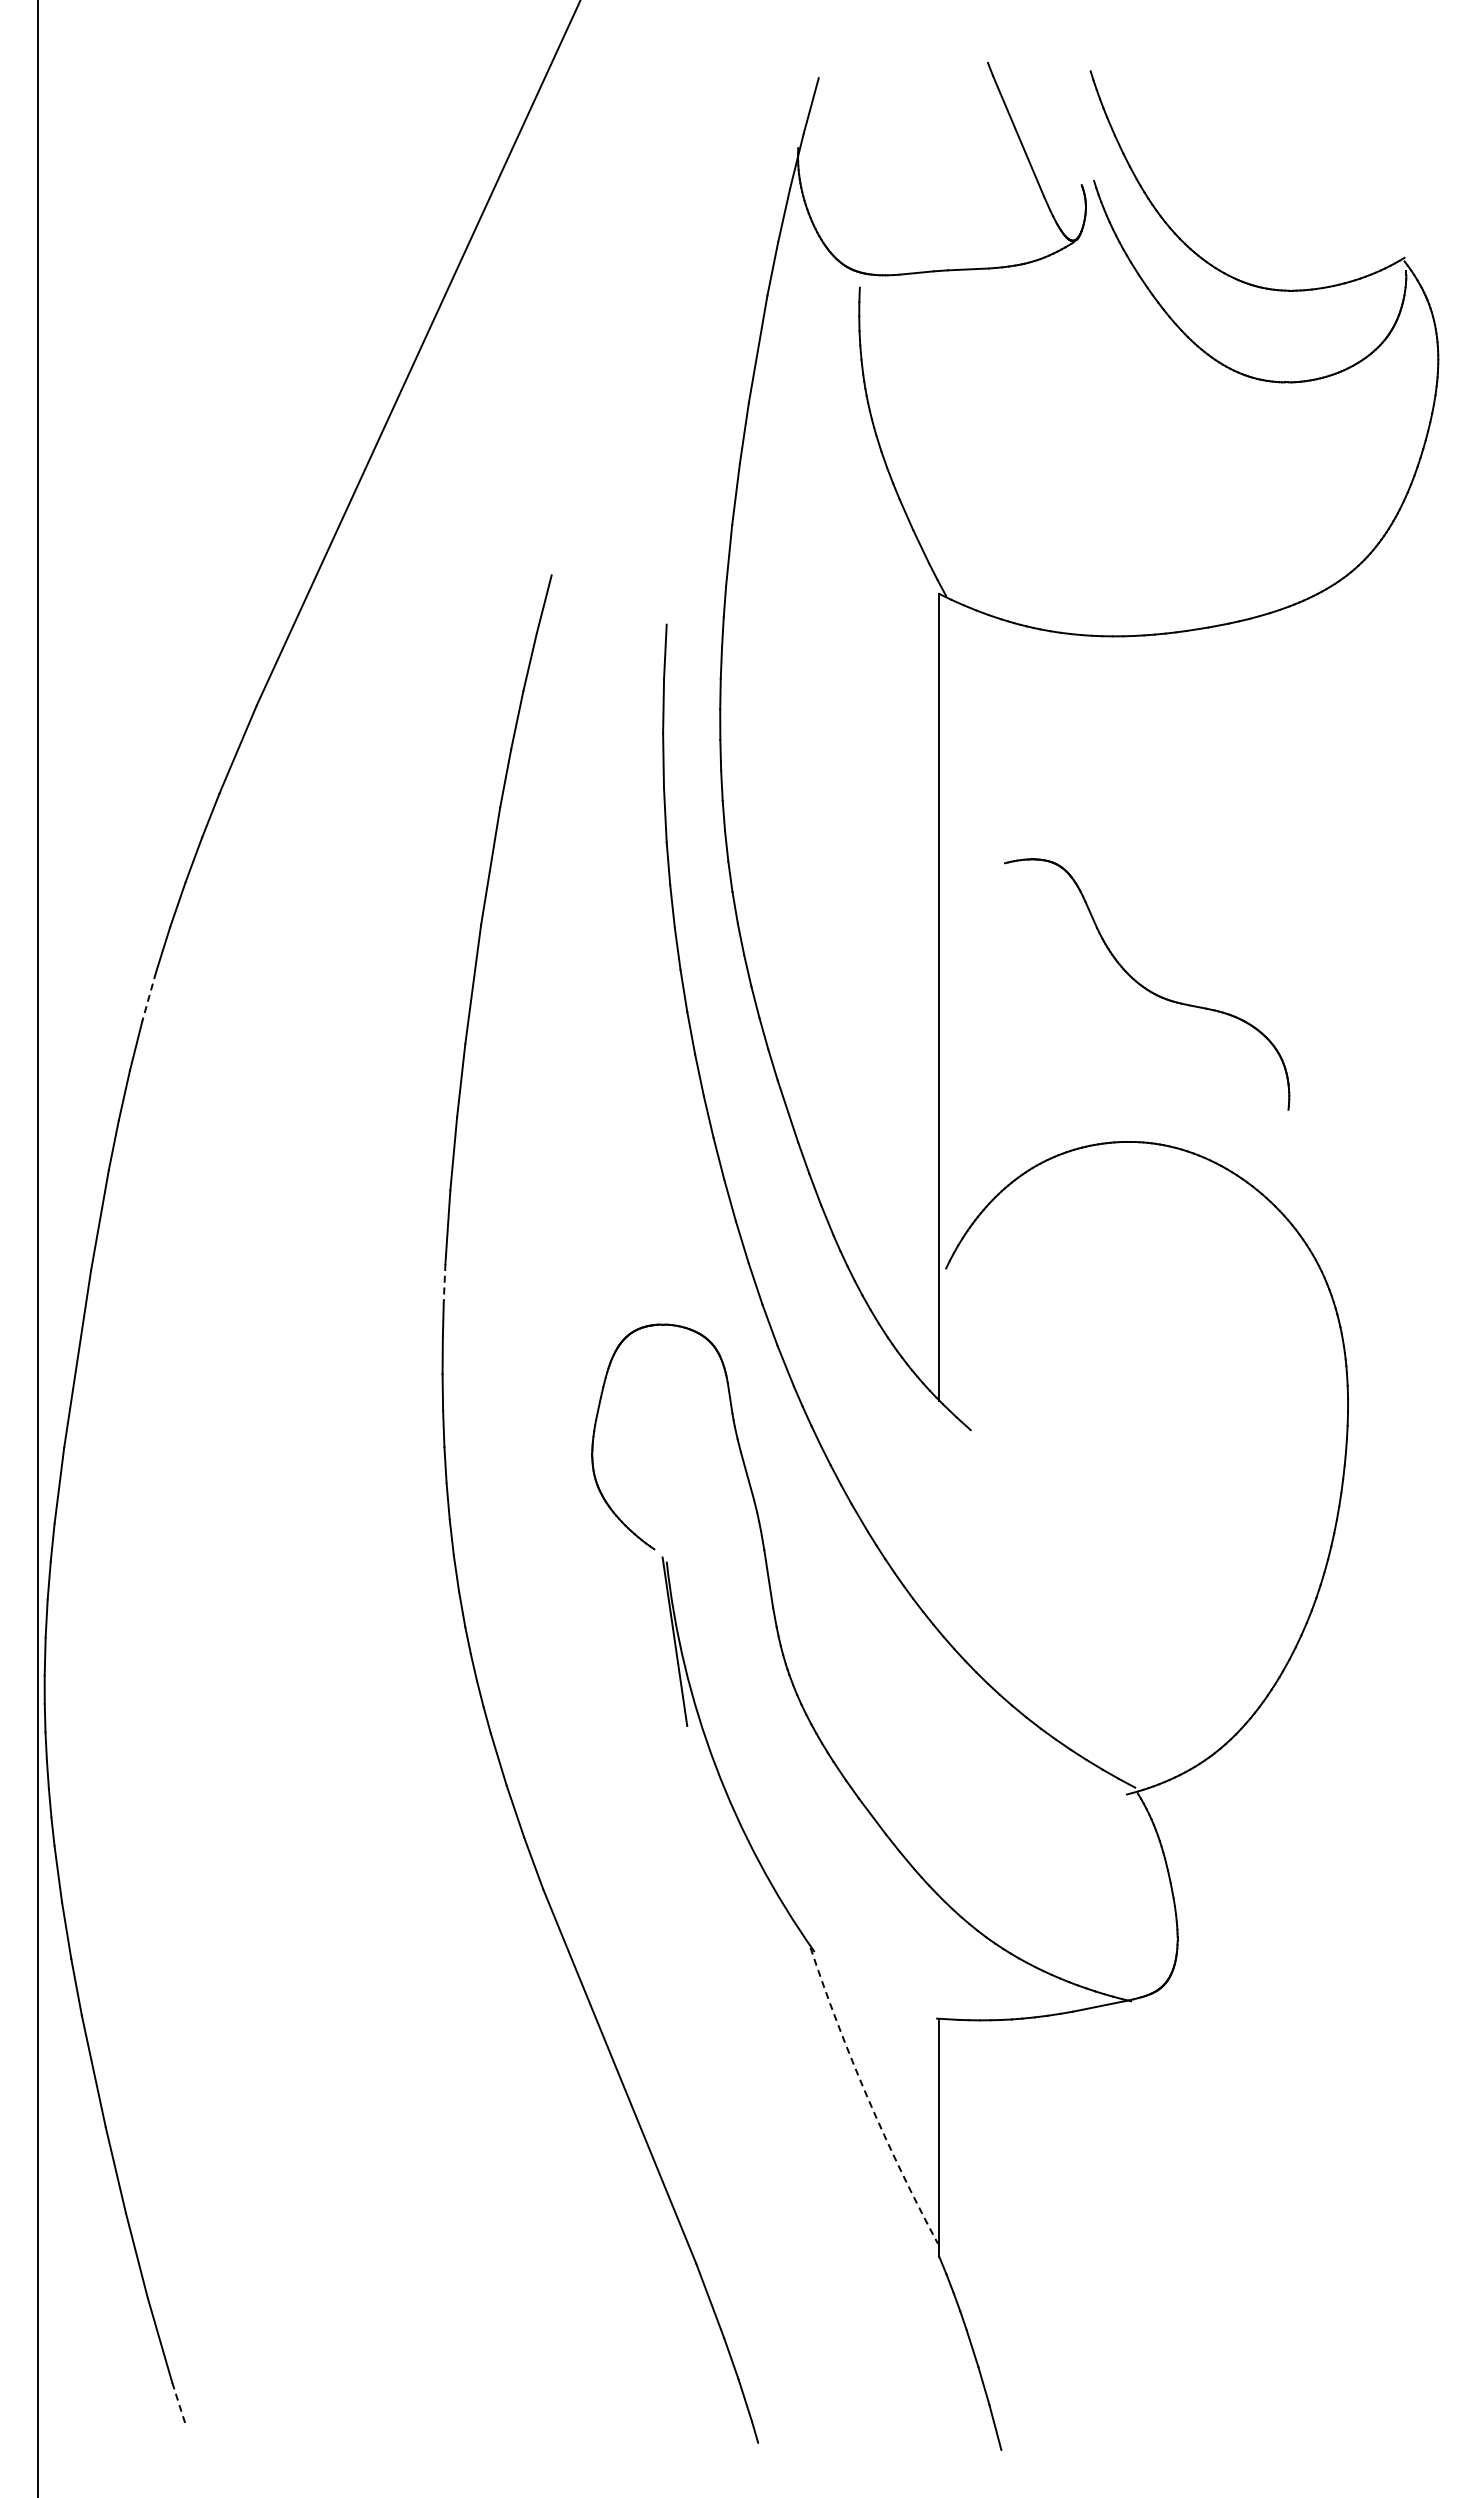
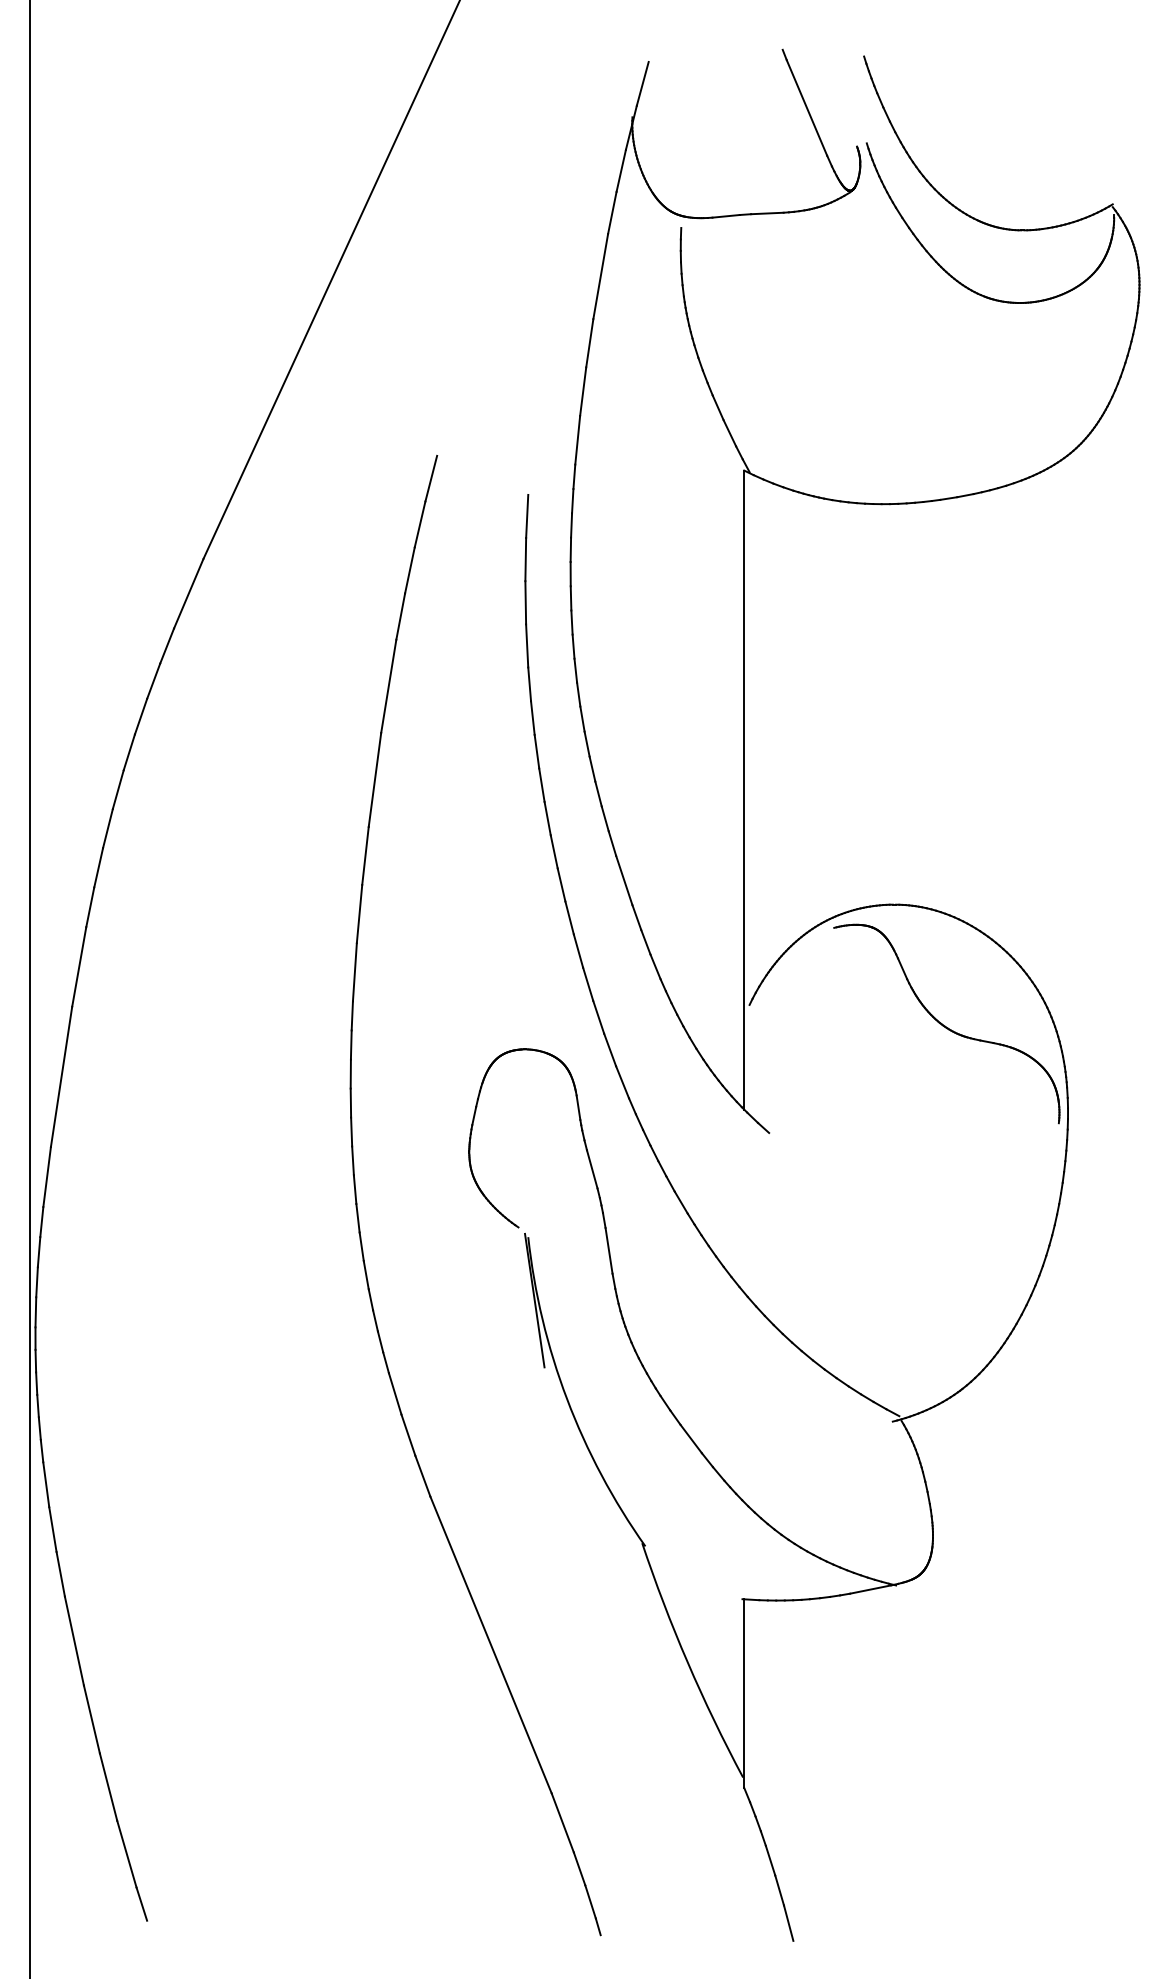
part: (1147, 984) -> (947, 1023), moved
line: (149, 997) -> (118, 790), dashed -> solid
line: (444, 1282) -> (352, 1016), dashed -> solid
arc: (868, 2098) -> (688, 1662), dashed -> solid
line: (178, 2403) -> (141, 1904), dashed -> solid

